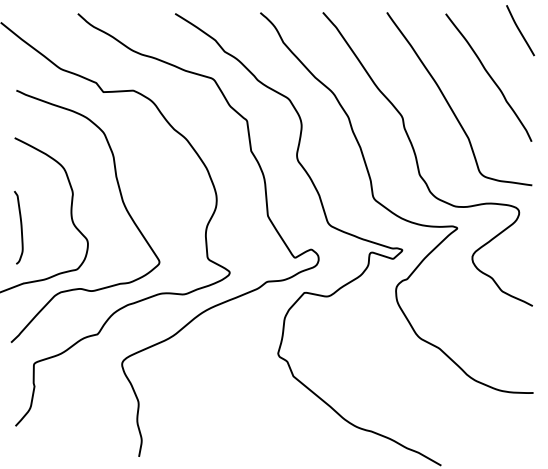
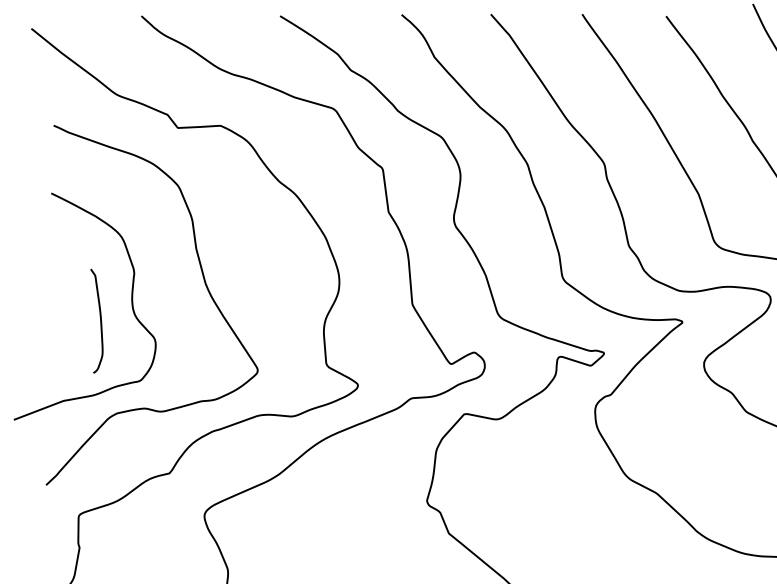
curve: (20, 227) -> (99, 320), moved

